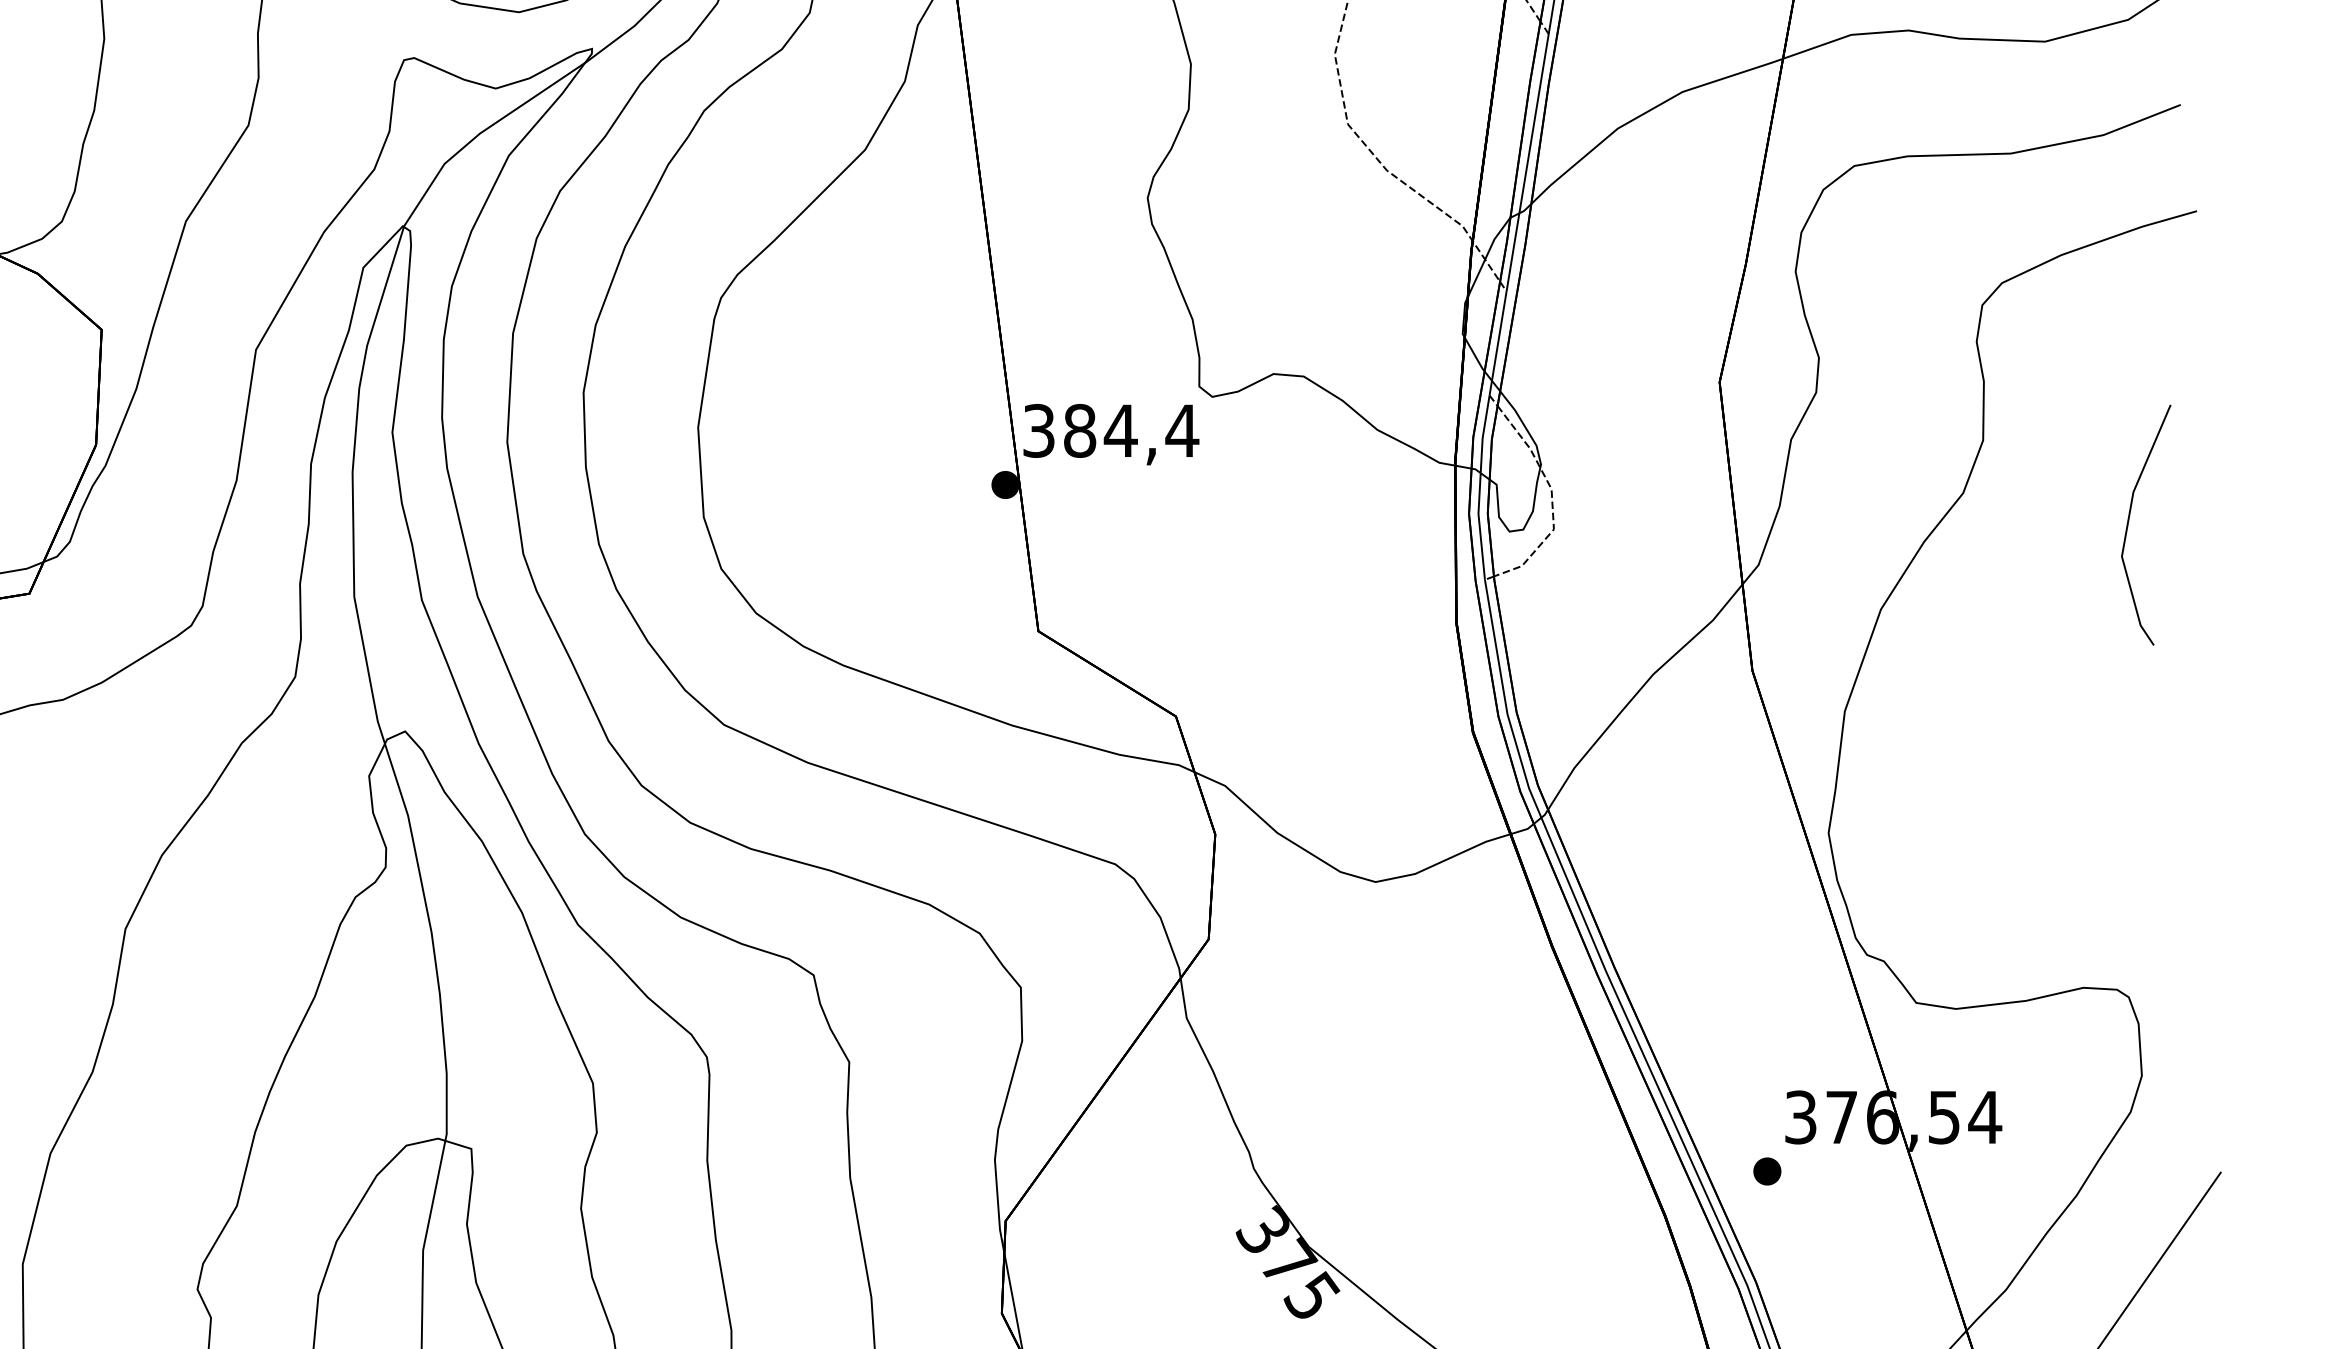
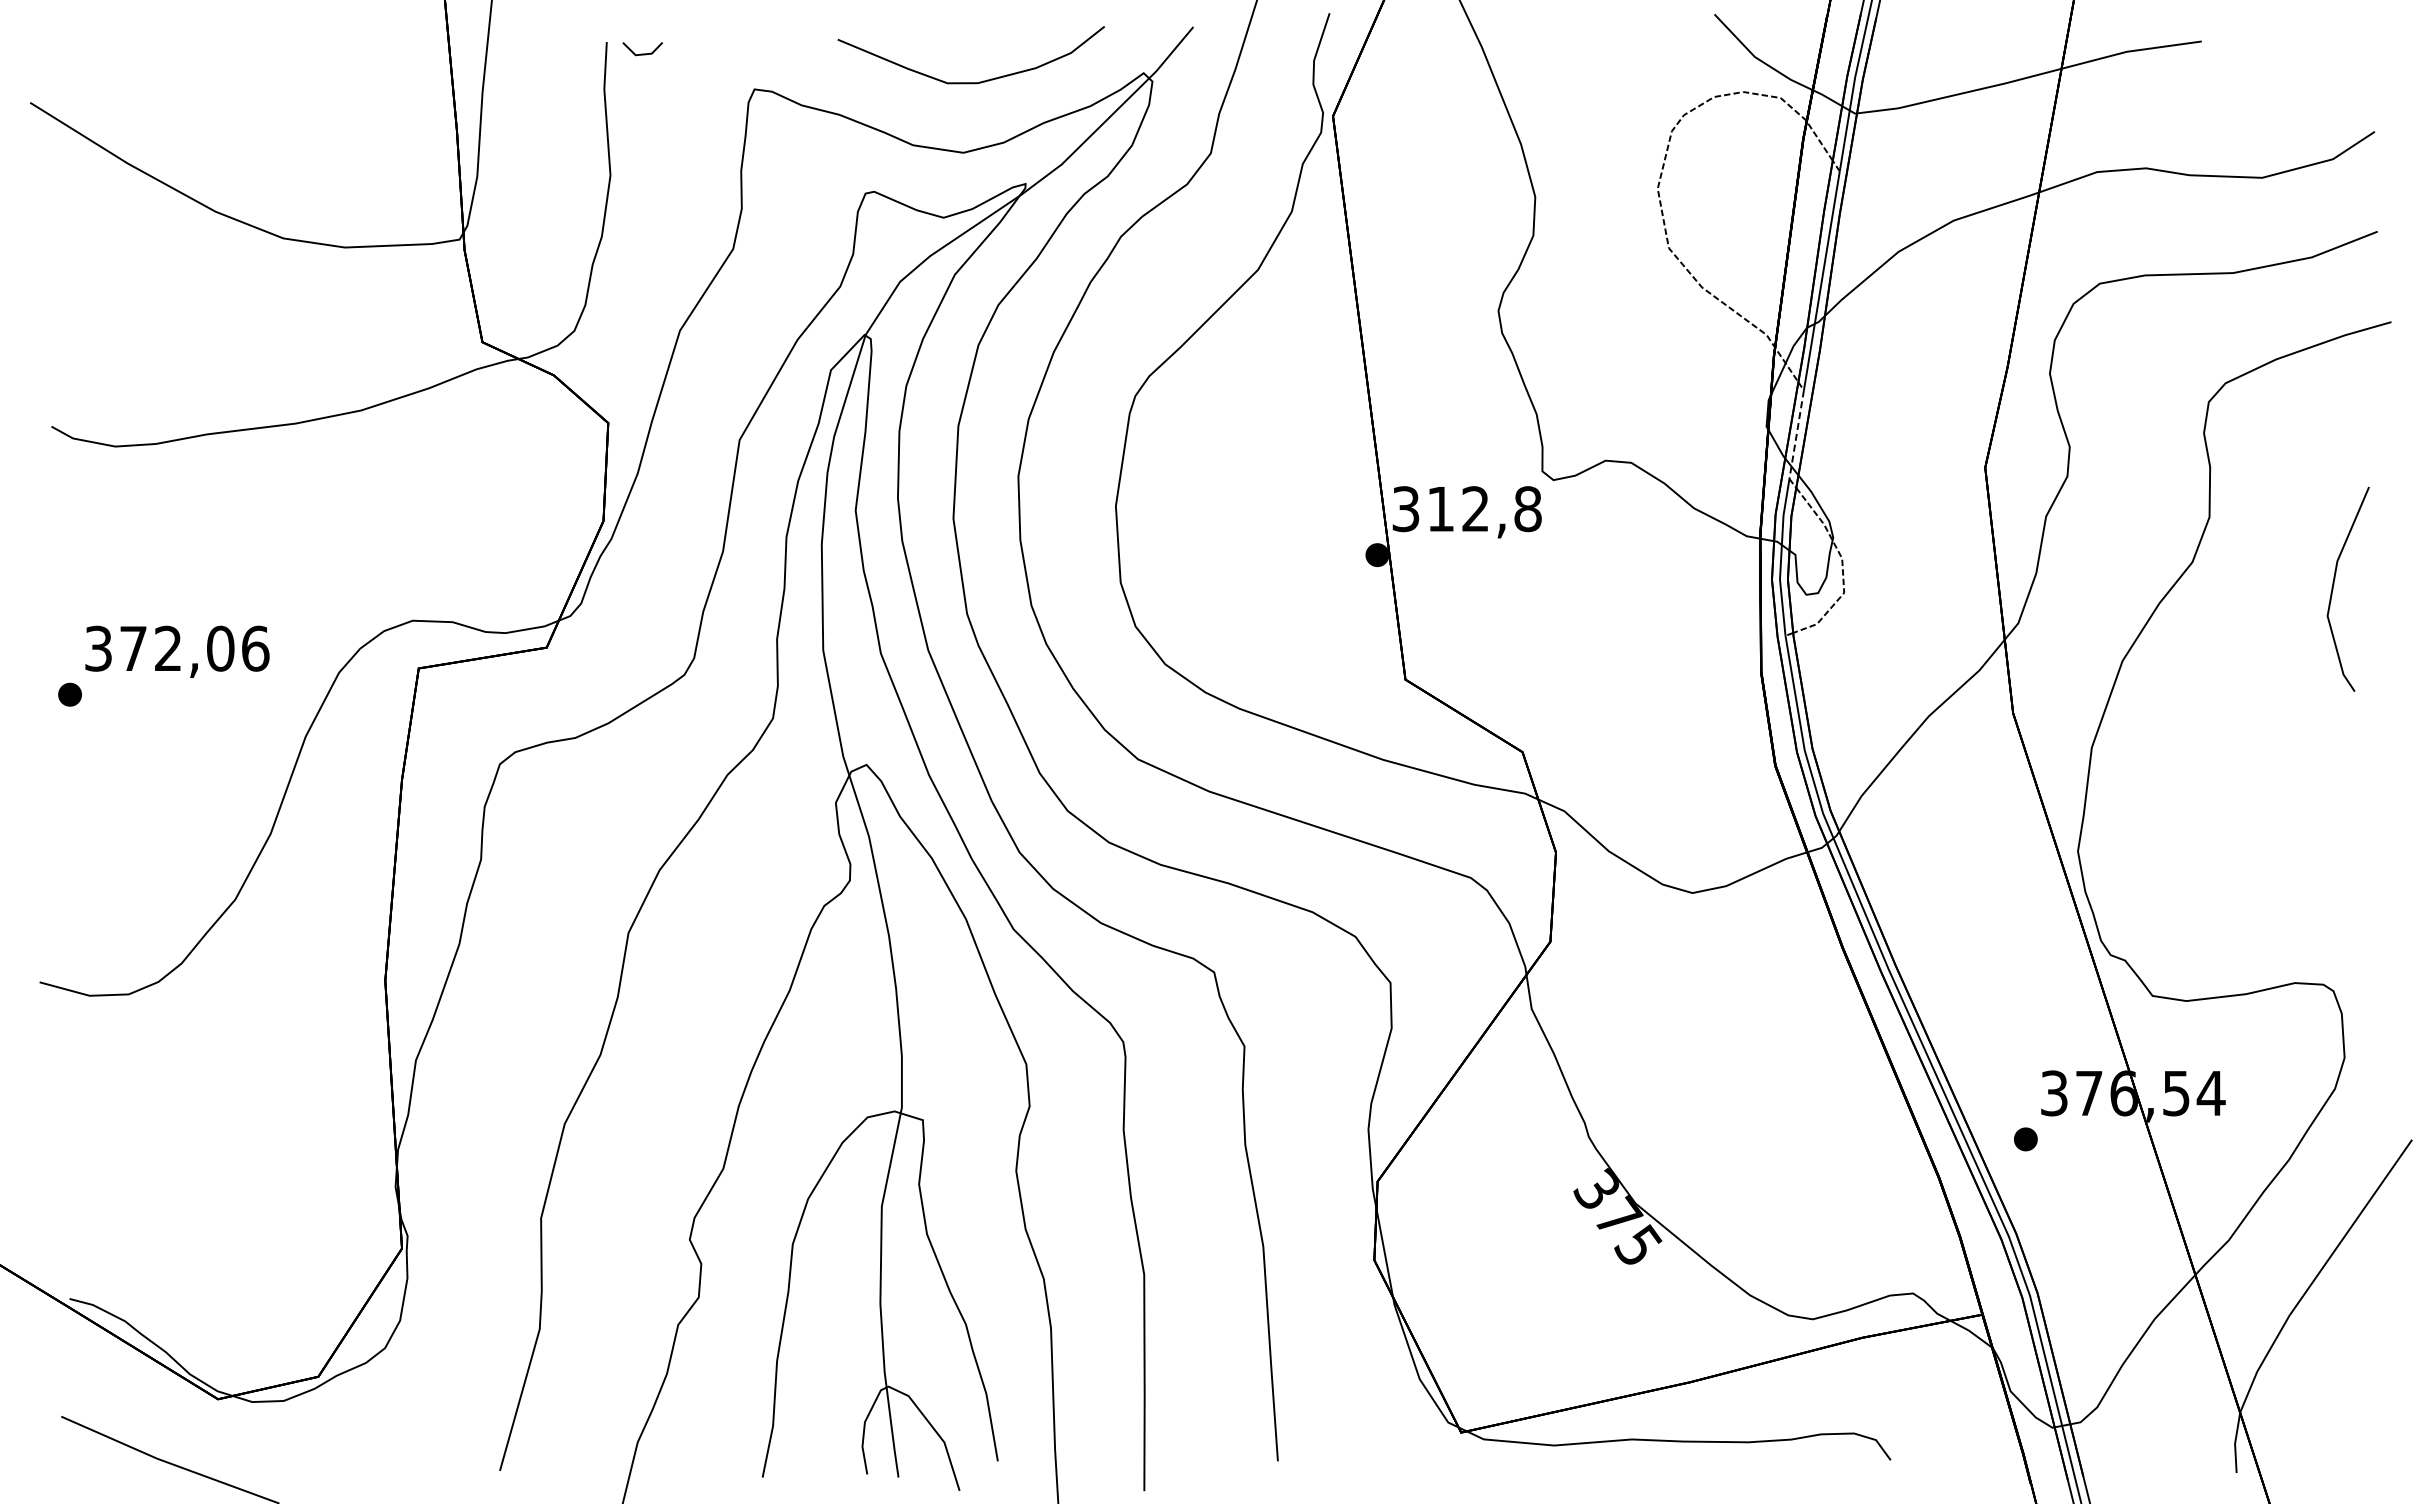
line: (1497, 343) -> (1796, 434), solid -> dashed
text: (1131, 431) -> (1484, 509), 384,4 -> 312,8

